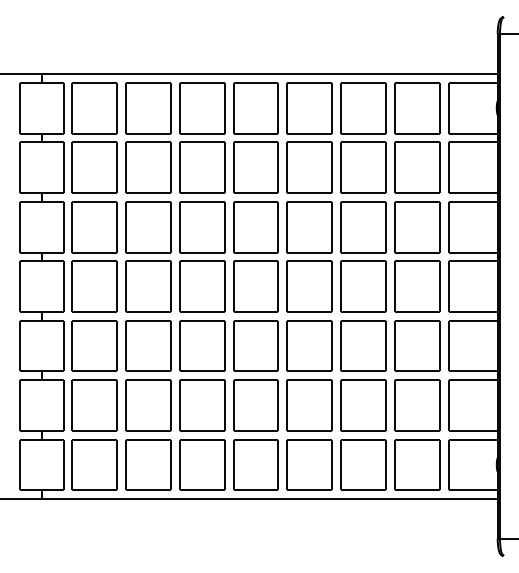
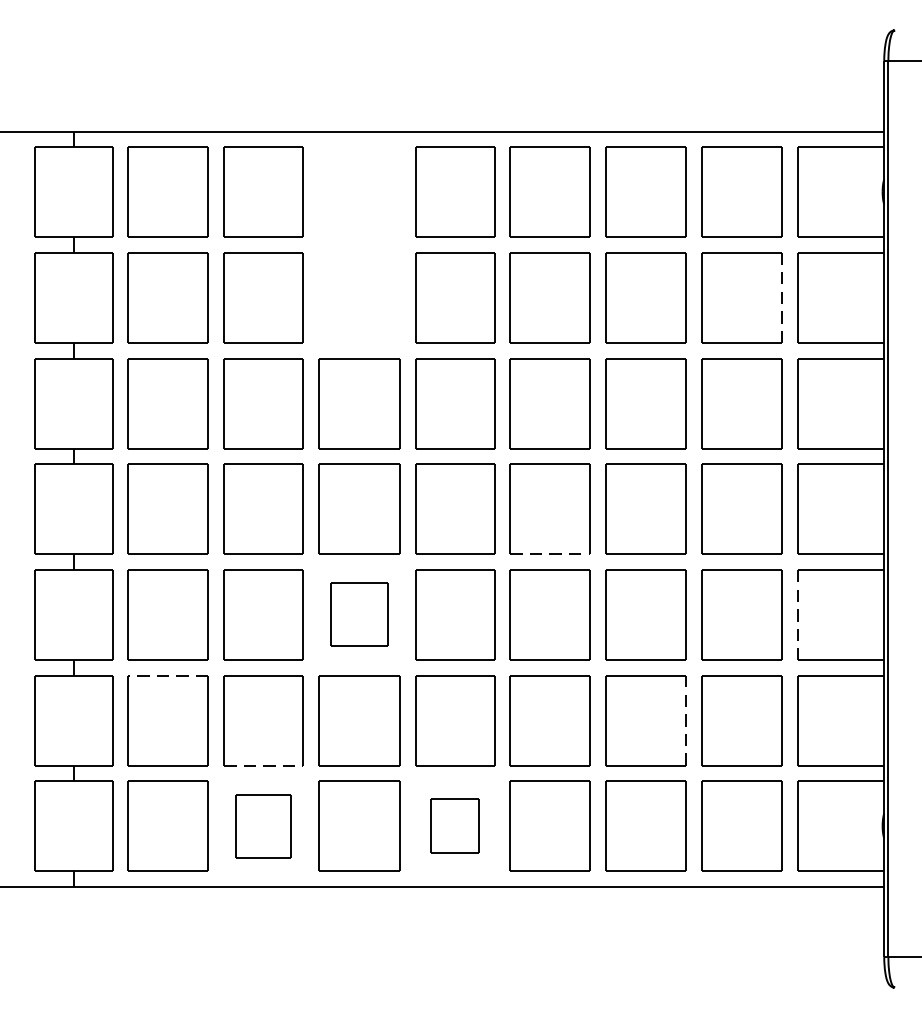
part: (202, 137) -> (359, 244), removed
line: (440, 167) -> (782, 297), solid -> dashed
line: (309, 312) -> (549, 555), solid -> dashed
part: (202, 345) -> (359, 613), size x0.7
line: (448, 346) -> (796, 615), solid -> dashed
line: (94, 380) -> (167, 676), solid -> dashed
line: (386, 405) -> (686, 720), solid -> dashed
line: (148, 430) -> (263, 764), solid -> dashed
part: (148, 464) -> (263, 825), size x0.7
part: (255, 464) -> (453, 825), size x0.6

